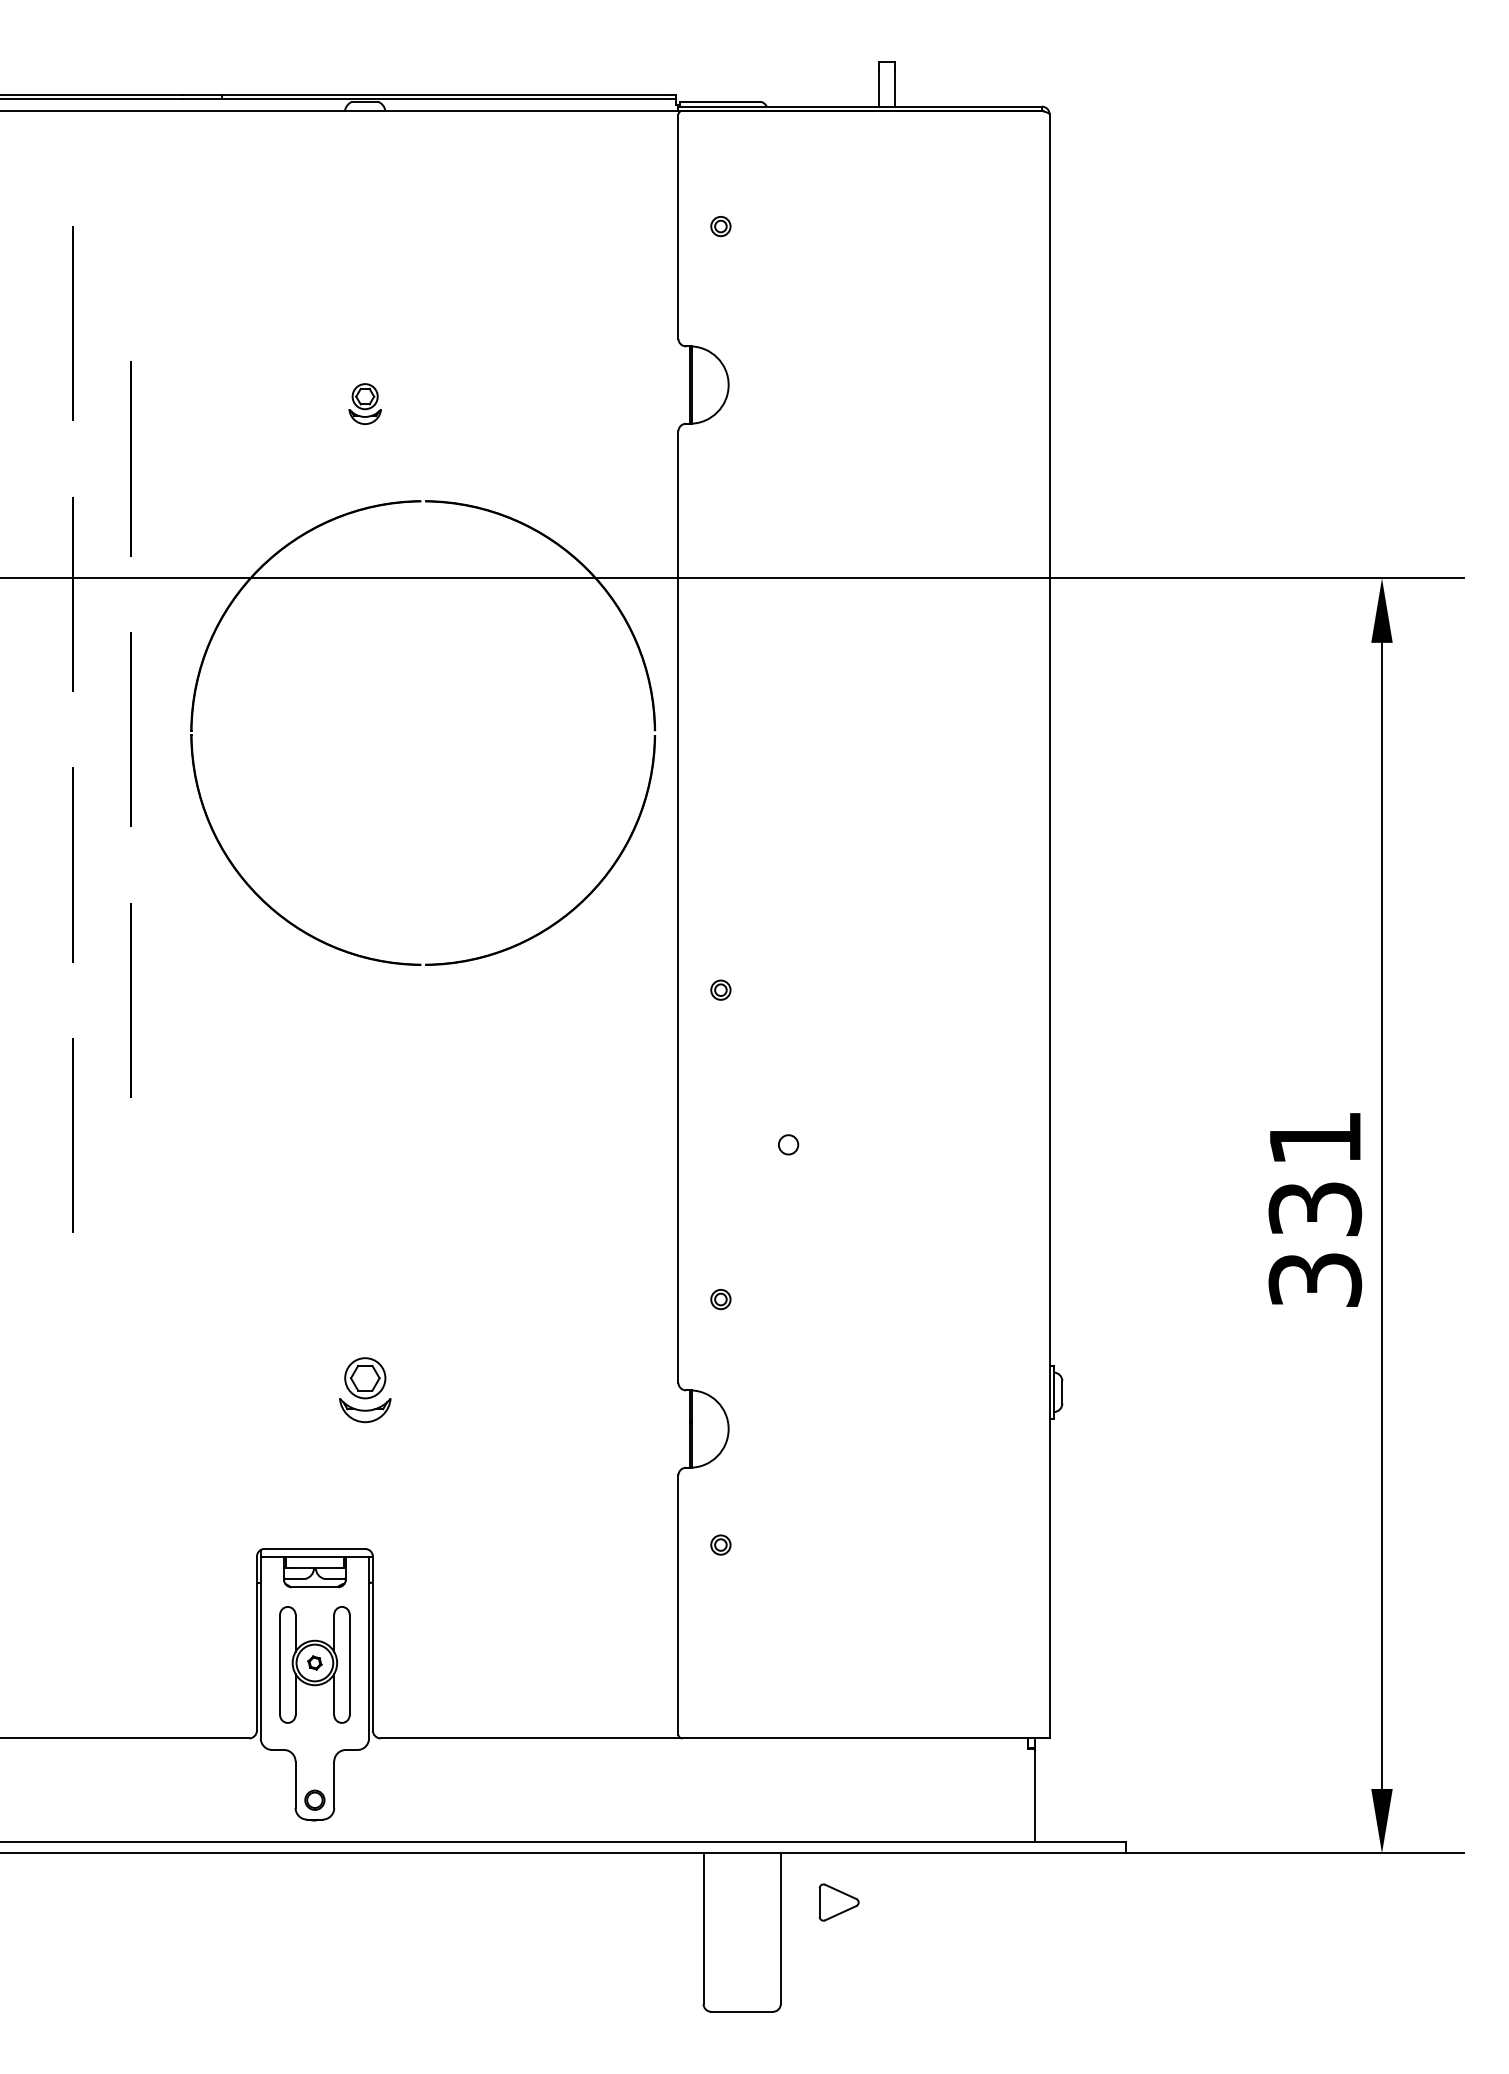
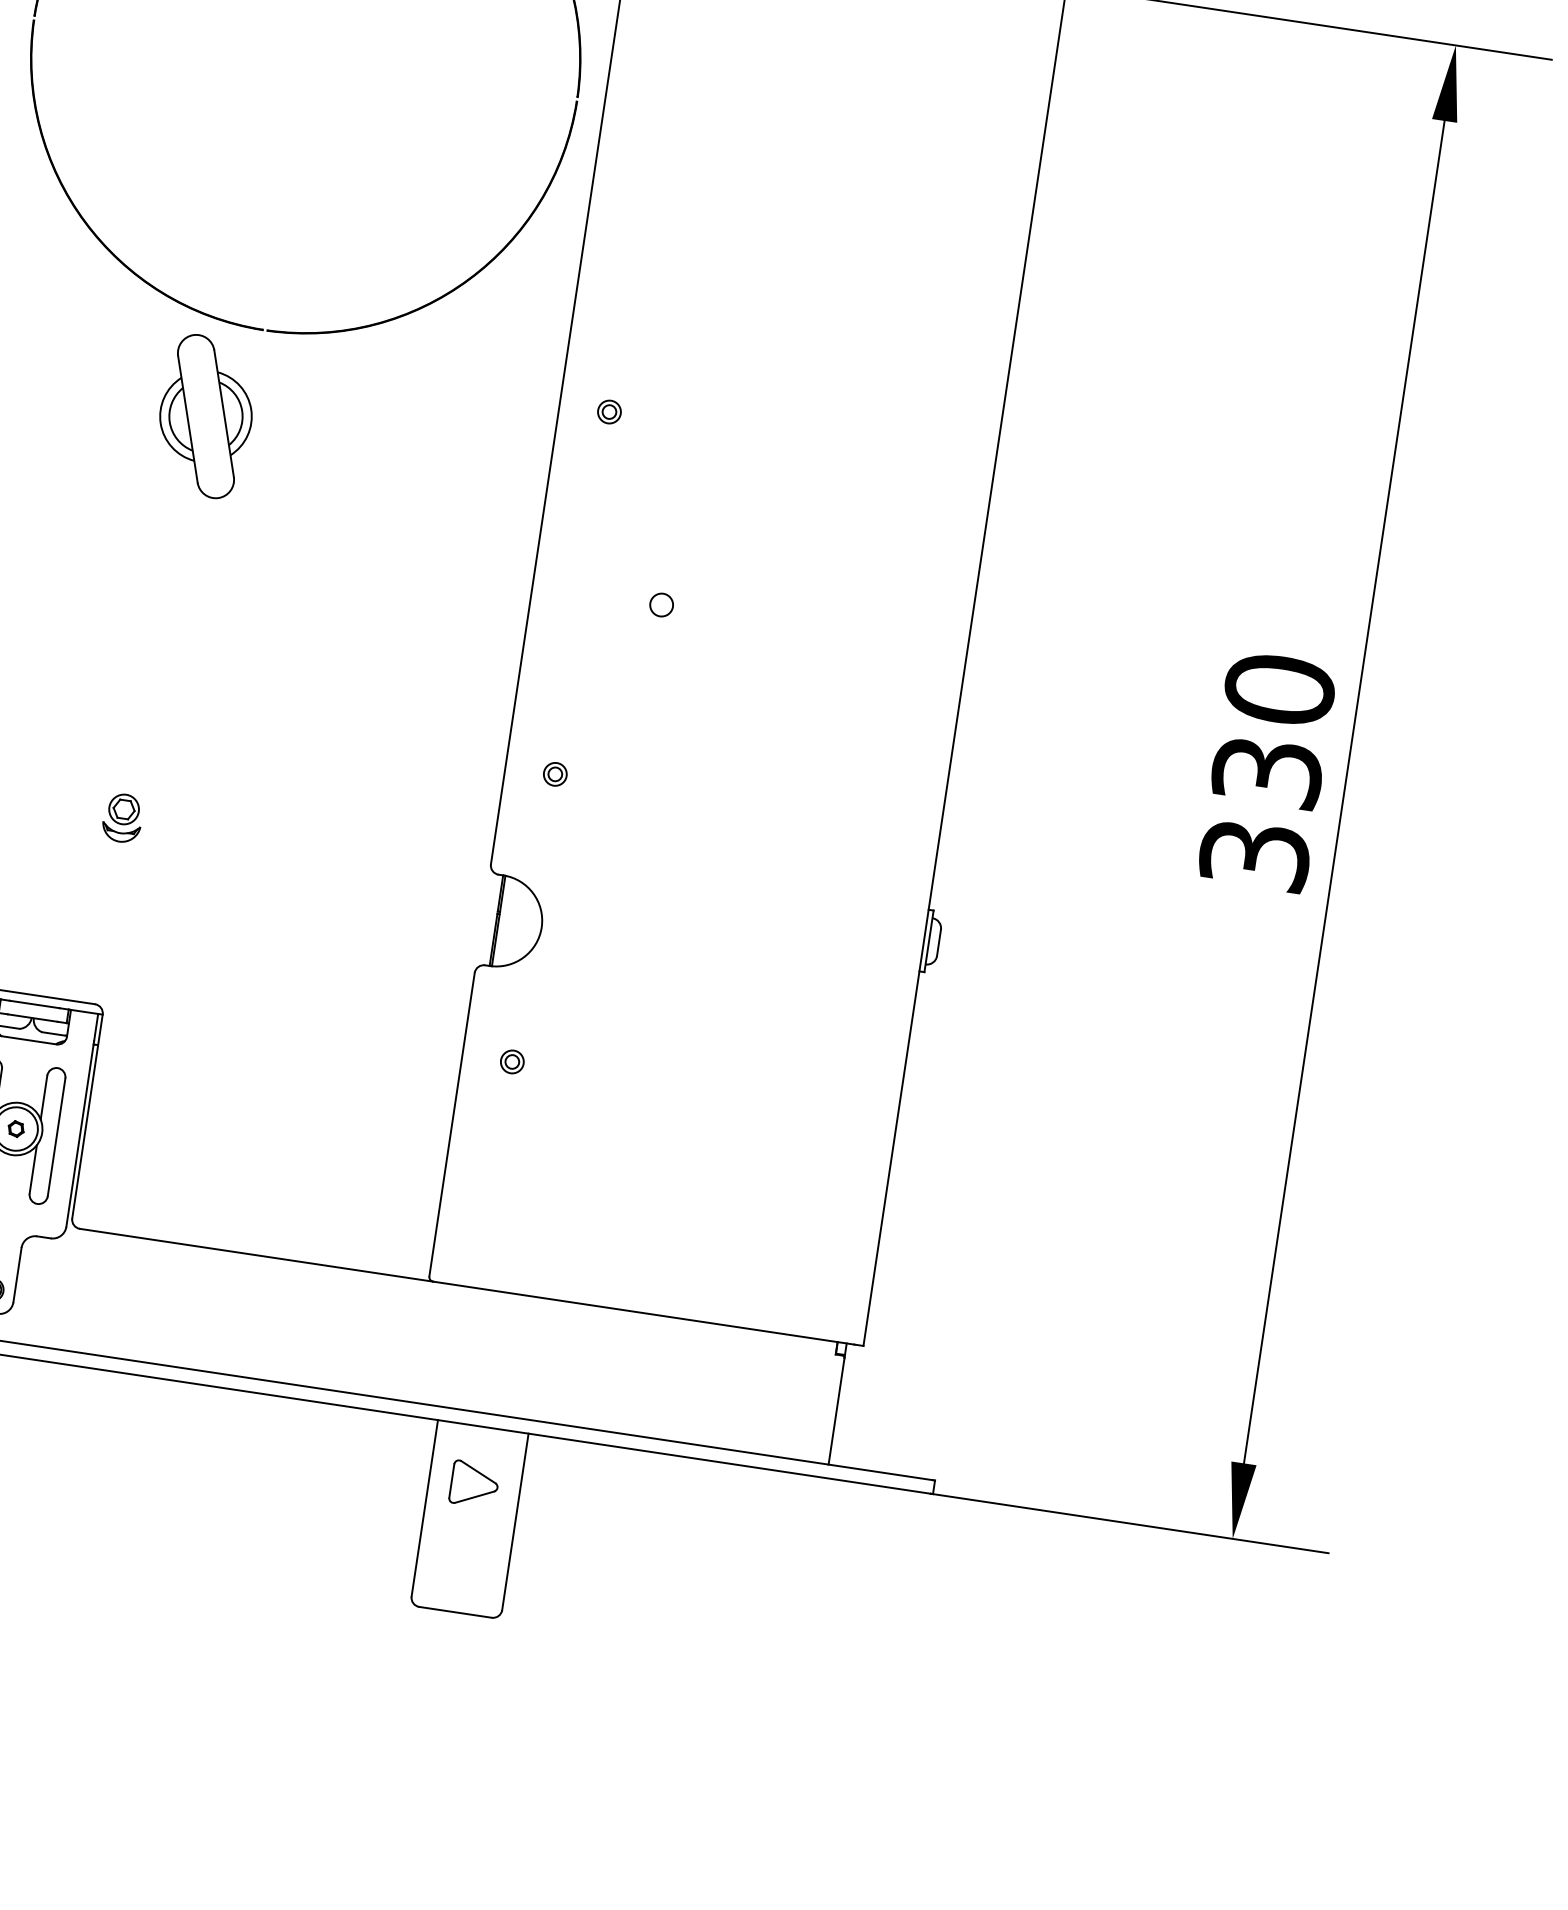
part: (384, 1044) -> (205, 416), added
text: (1315, 1138) -> (1279, 689), 331 -> 330
part: (364, 1389) -> (122, 817), size x0.62
part: (838, 1902) -> (473, 1484), moved

